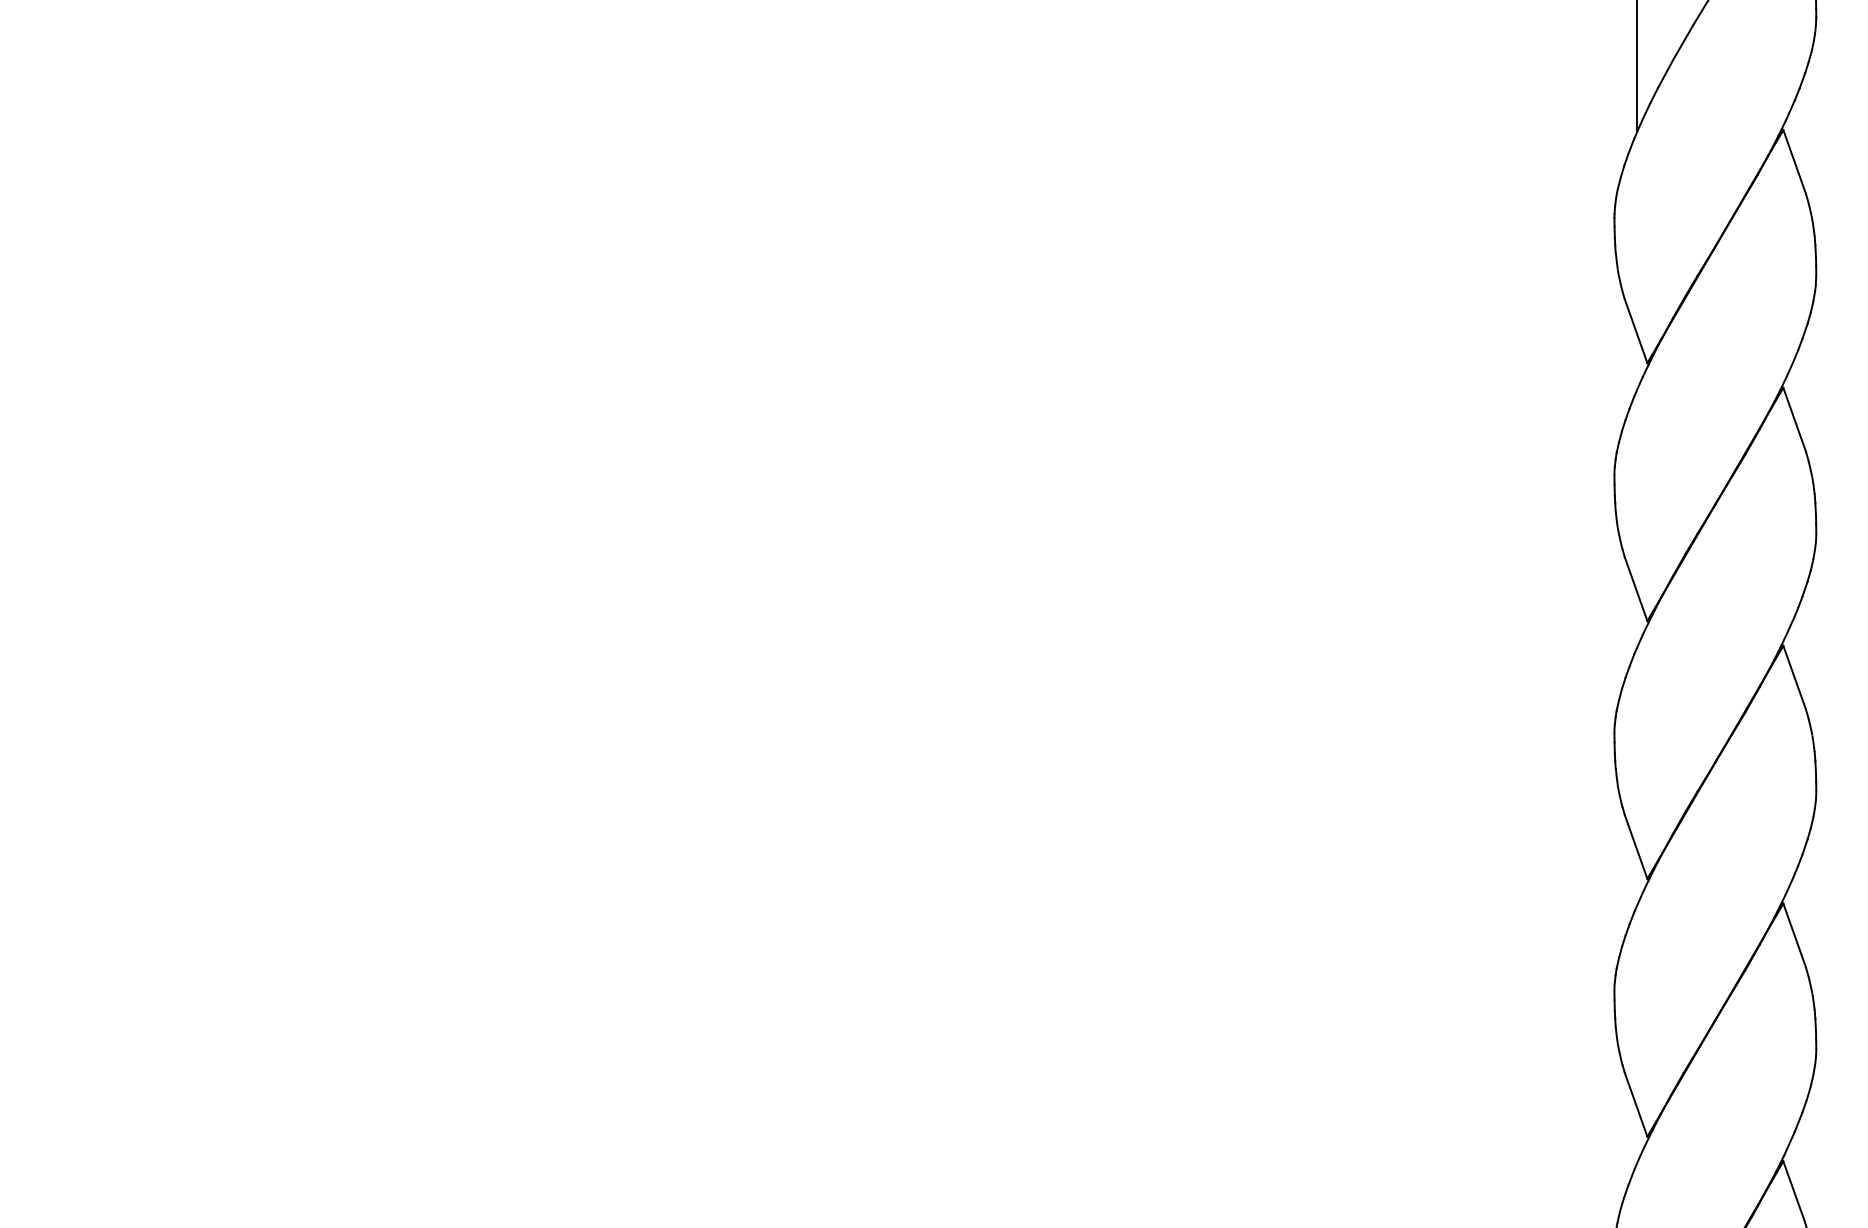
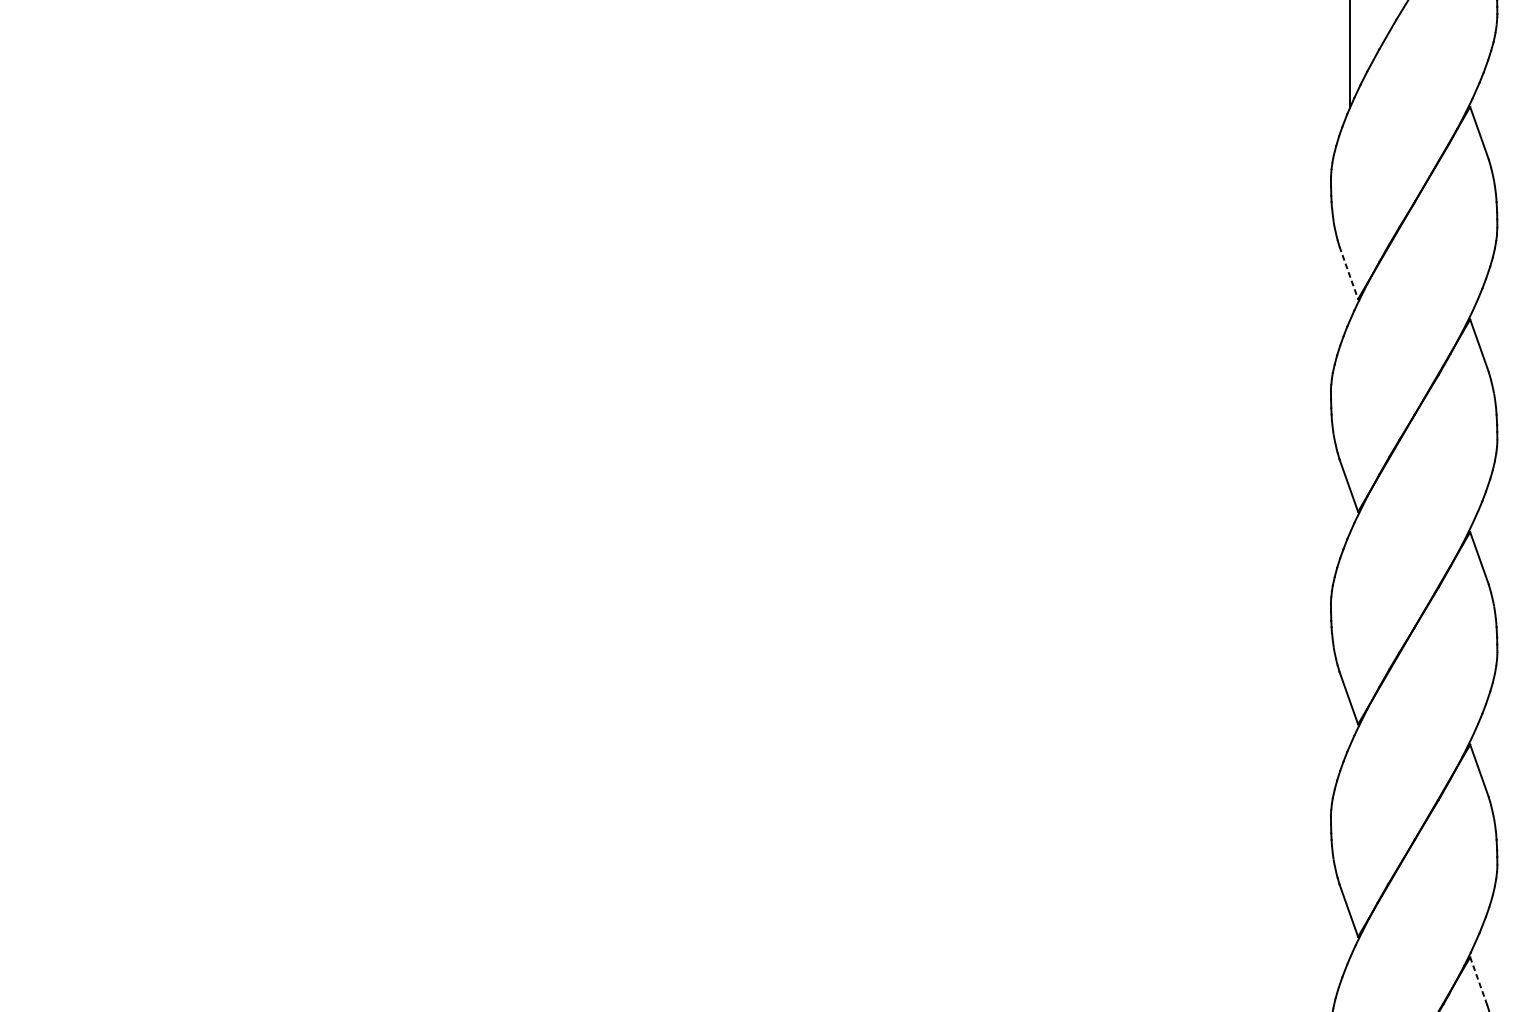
line: (1636, 331) -> (1349, 273), solid -> dashed
line: (1793, 1190) -> (1478, 981), solid -> dashed

